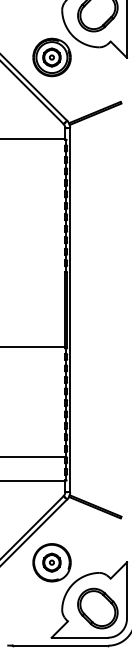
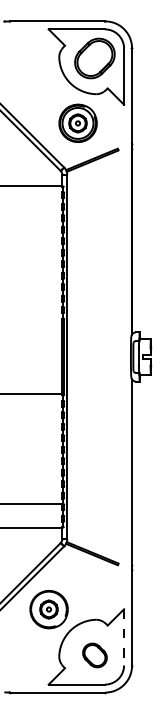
part: (51, 56) -> (77, 122), moved
line: (127, 590) -> (124, 637), solid -> dashed
part: (97, 608) -> (94, 655), size x0.6

